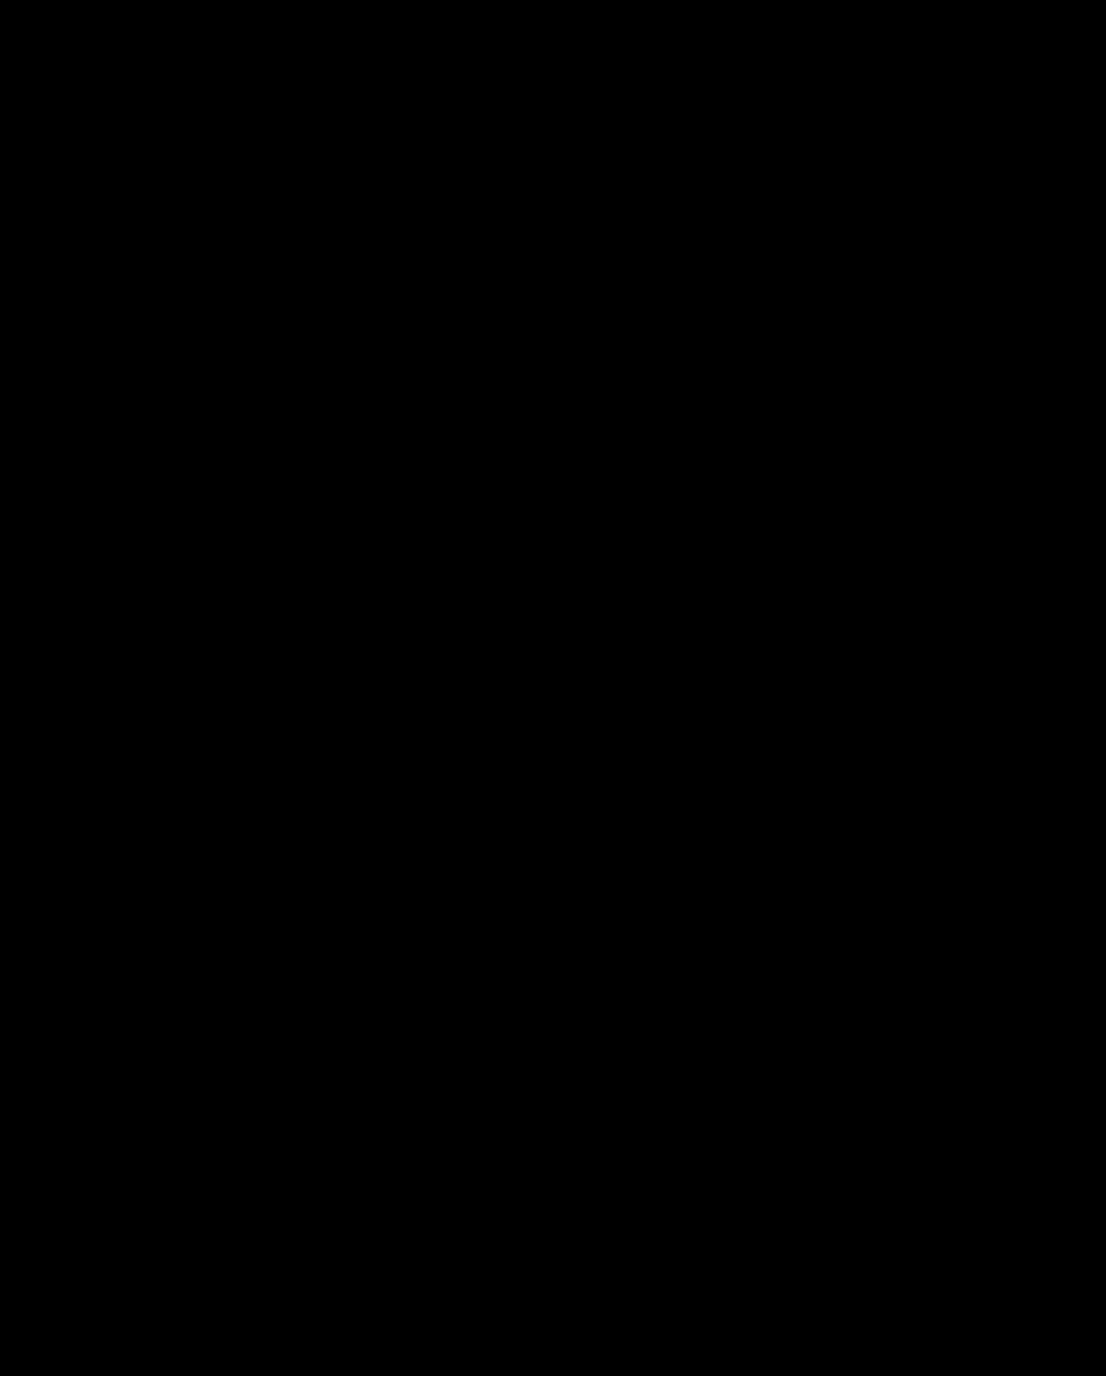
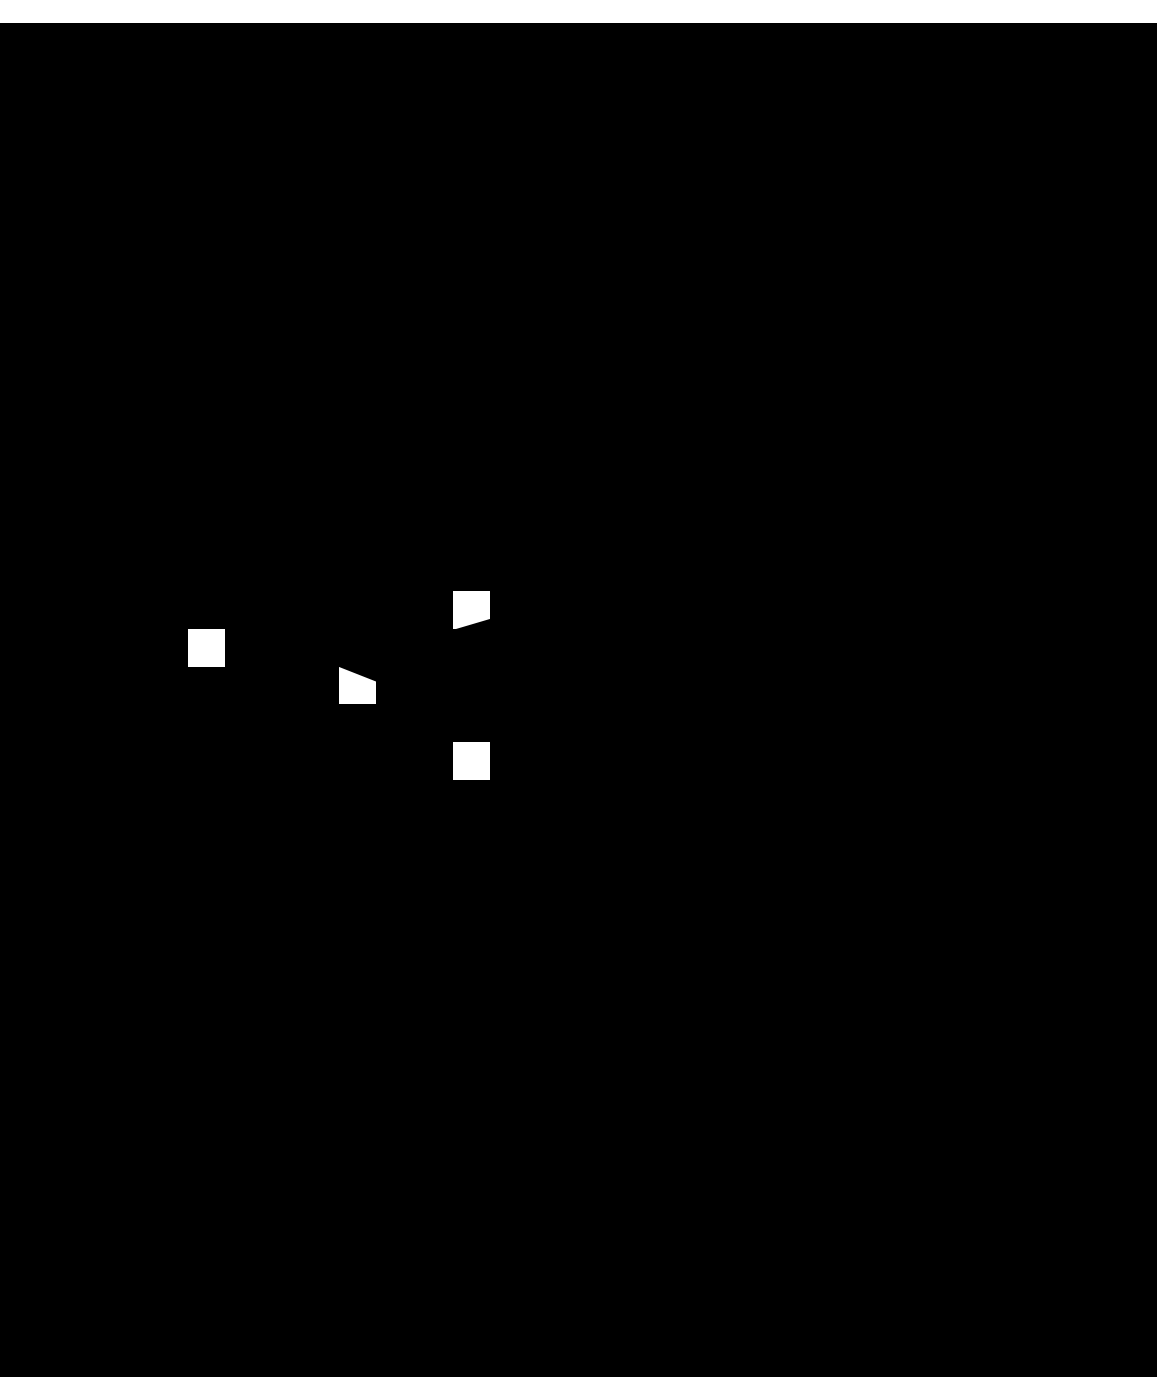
fill: (558, 455) -> (471, 609), removed
fill: (325, 488) -> (205, 646), removed
fill: (458, 521) -> (357, 684), removed
fill: (558, 588) -> (471, 761), removed

